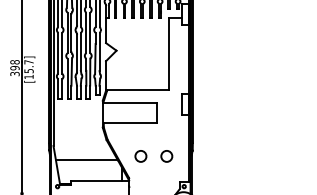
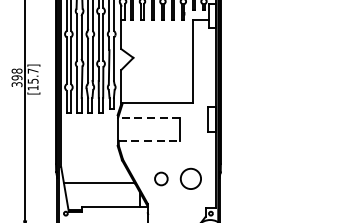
line: (129, 103) -> (148, 118), solid -> dashed
line: (130, 123) -> (149, 141), solid -> dashed
circle: (166, 156) -> (190, 179), size x1.6

